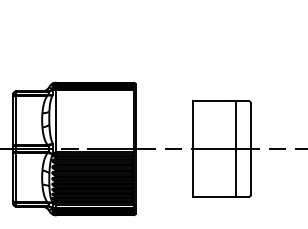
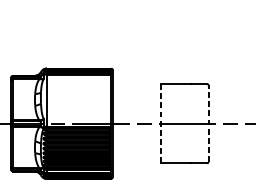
line: (236, 148) -> (196, 123), removed
line: (250, 148) -> (208, 123), solid -> dashed
line: (193, 149) -> (160, 124), solid -> dashed

